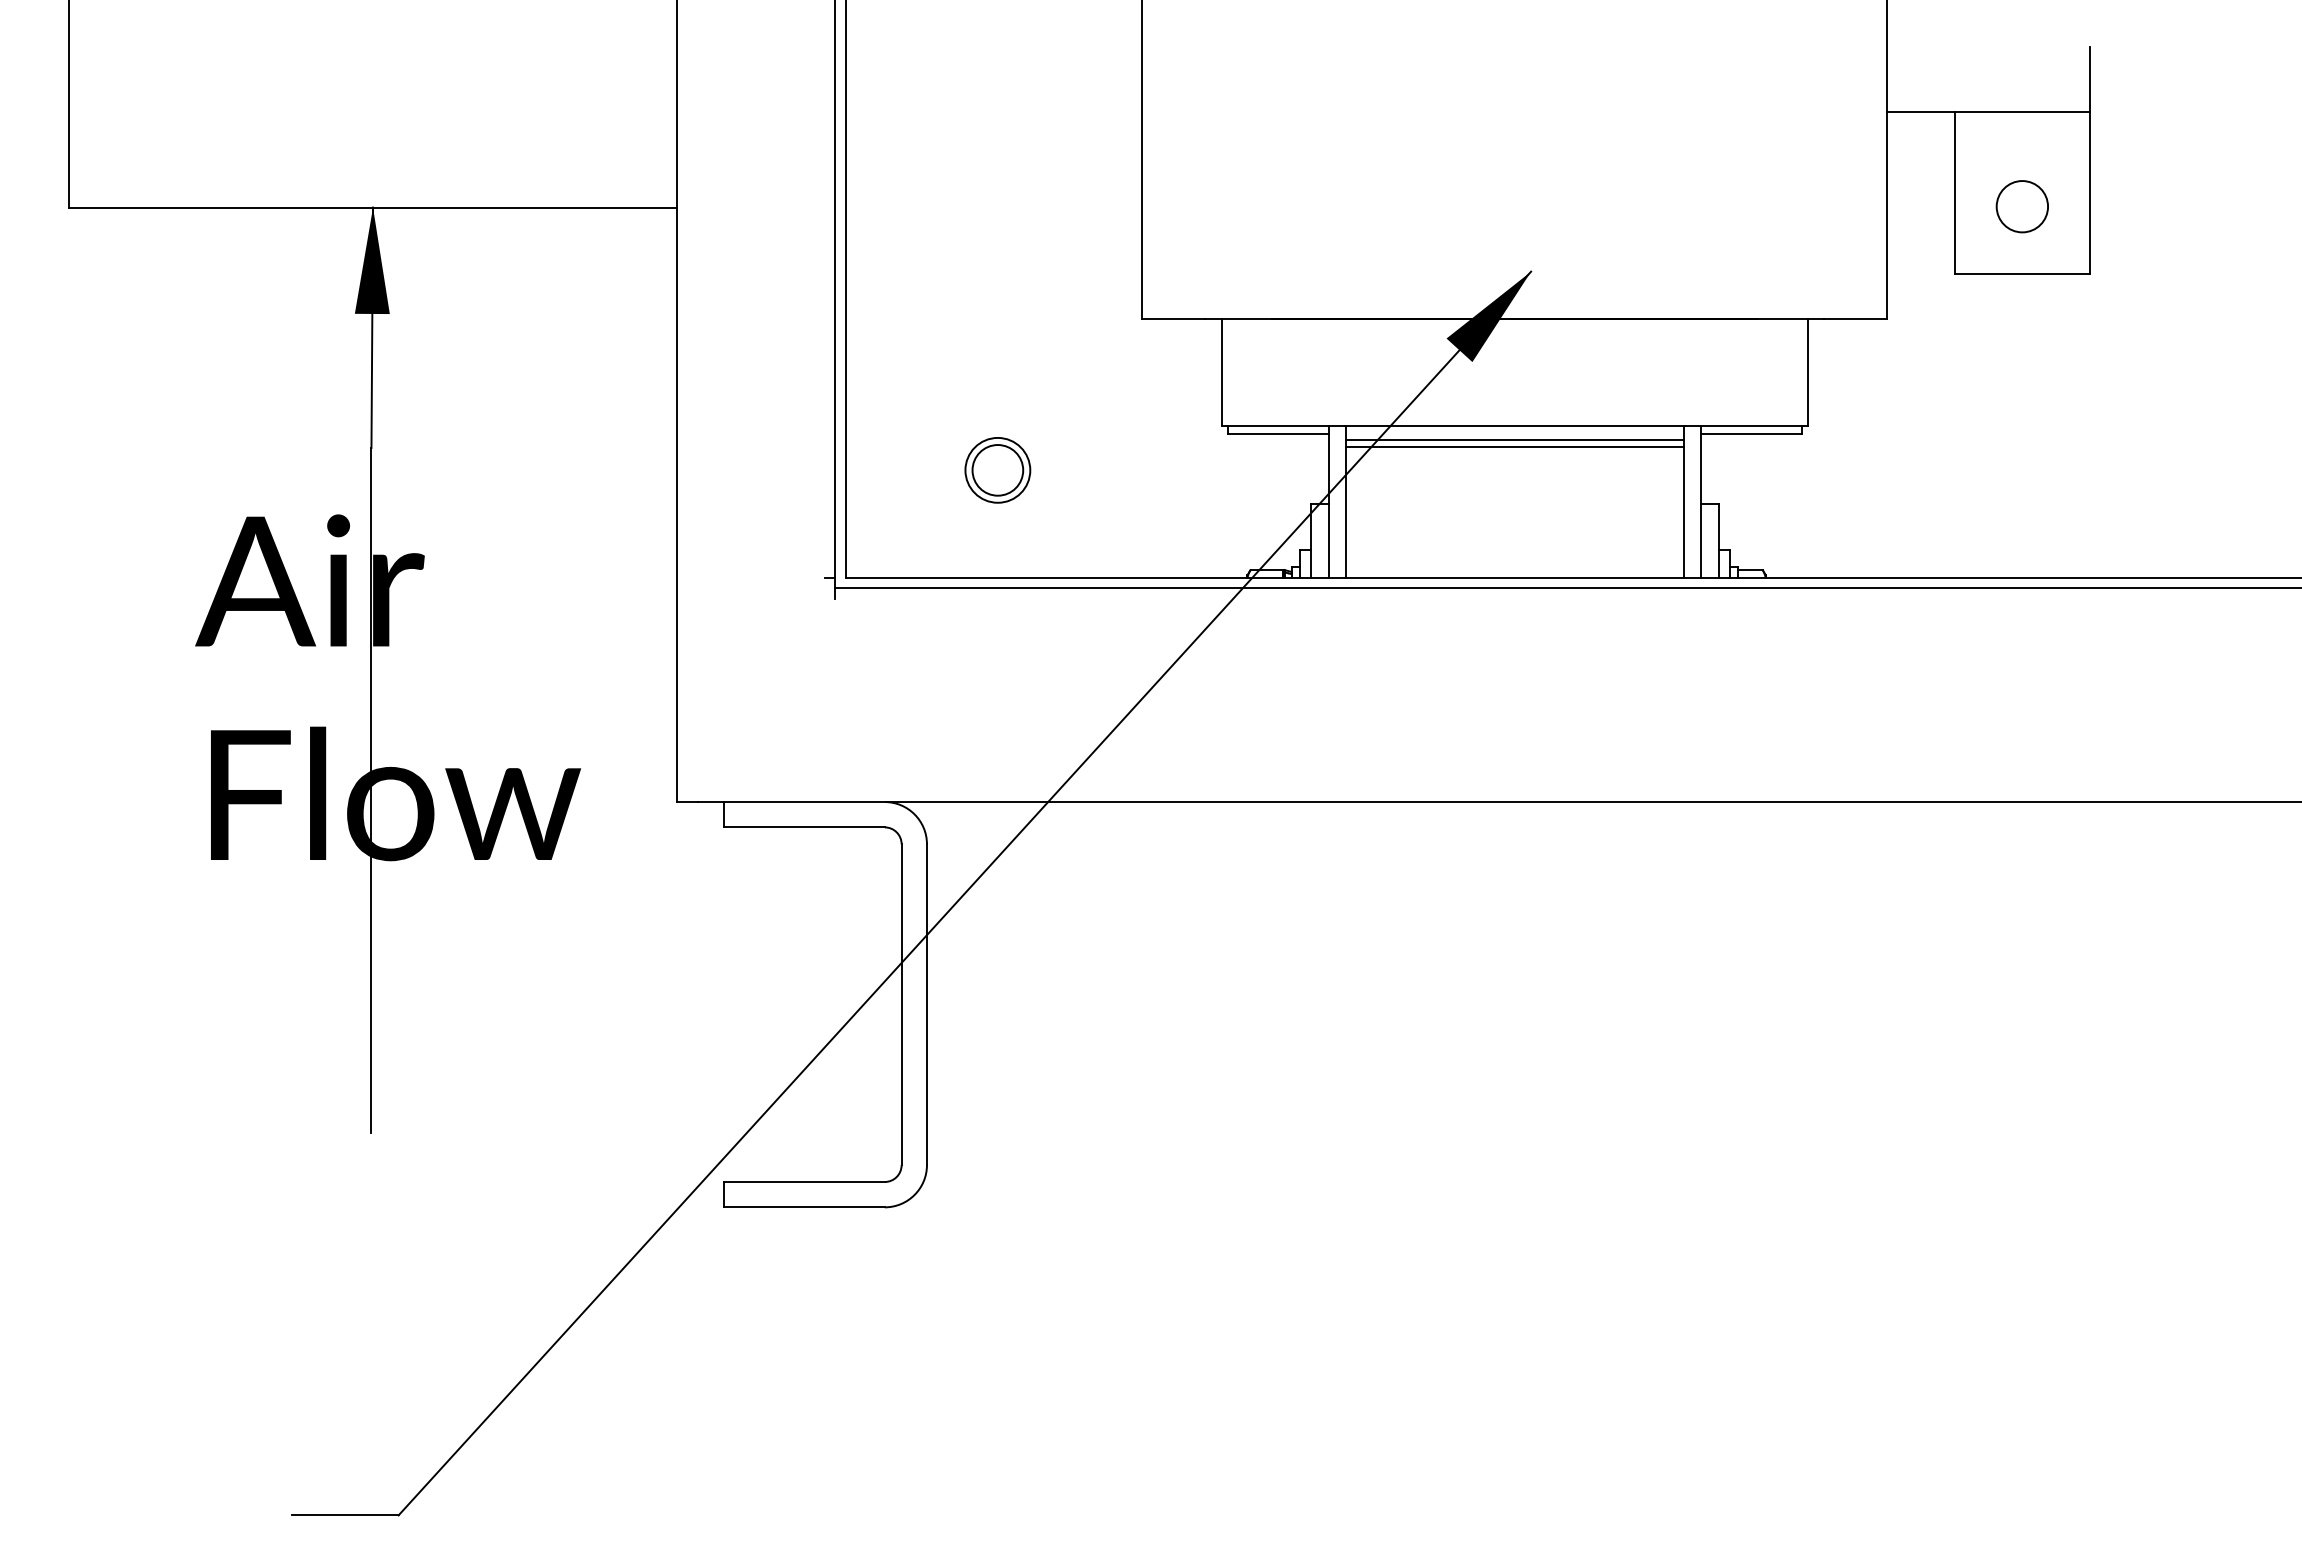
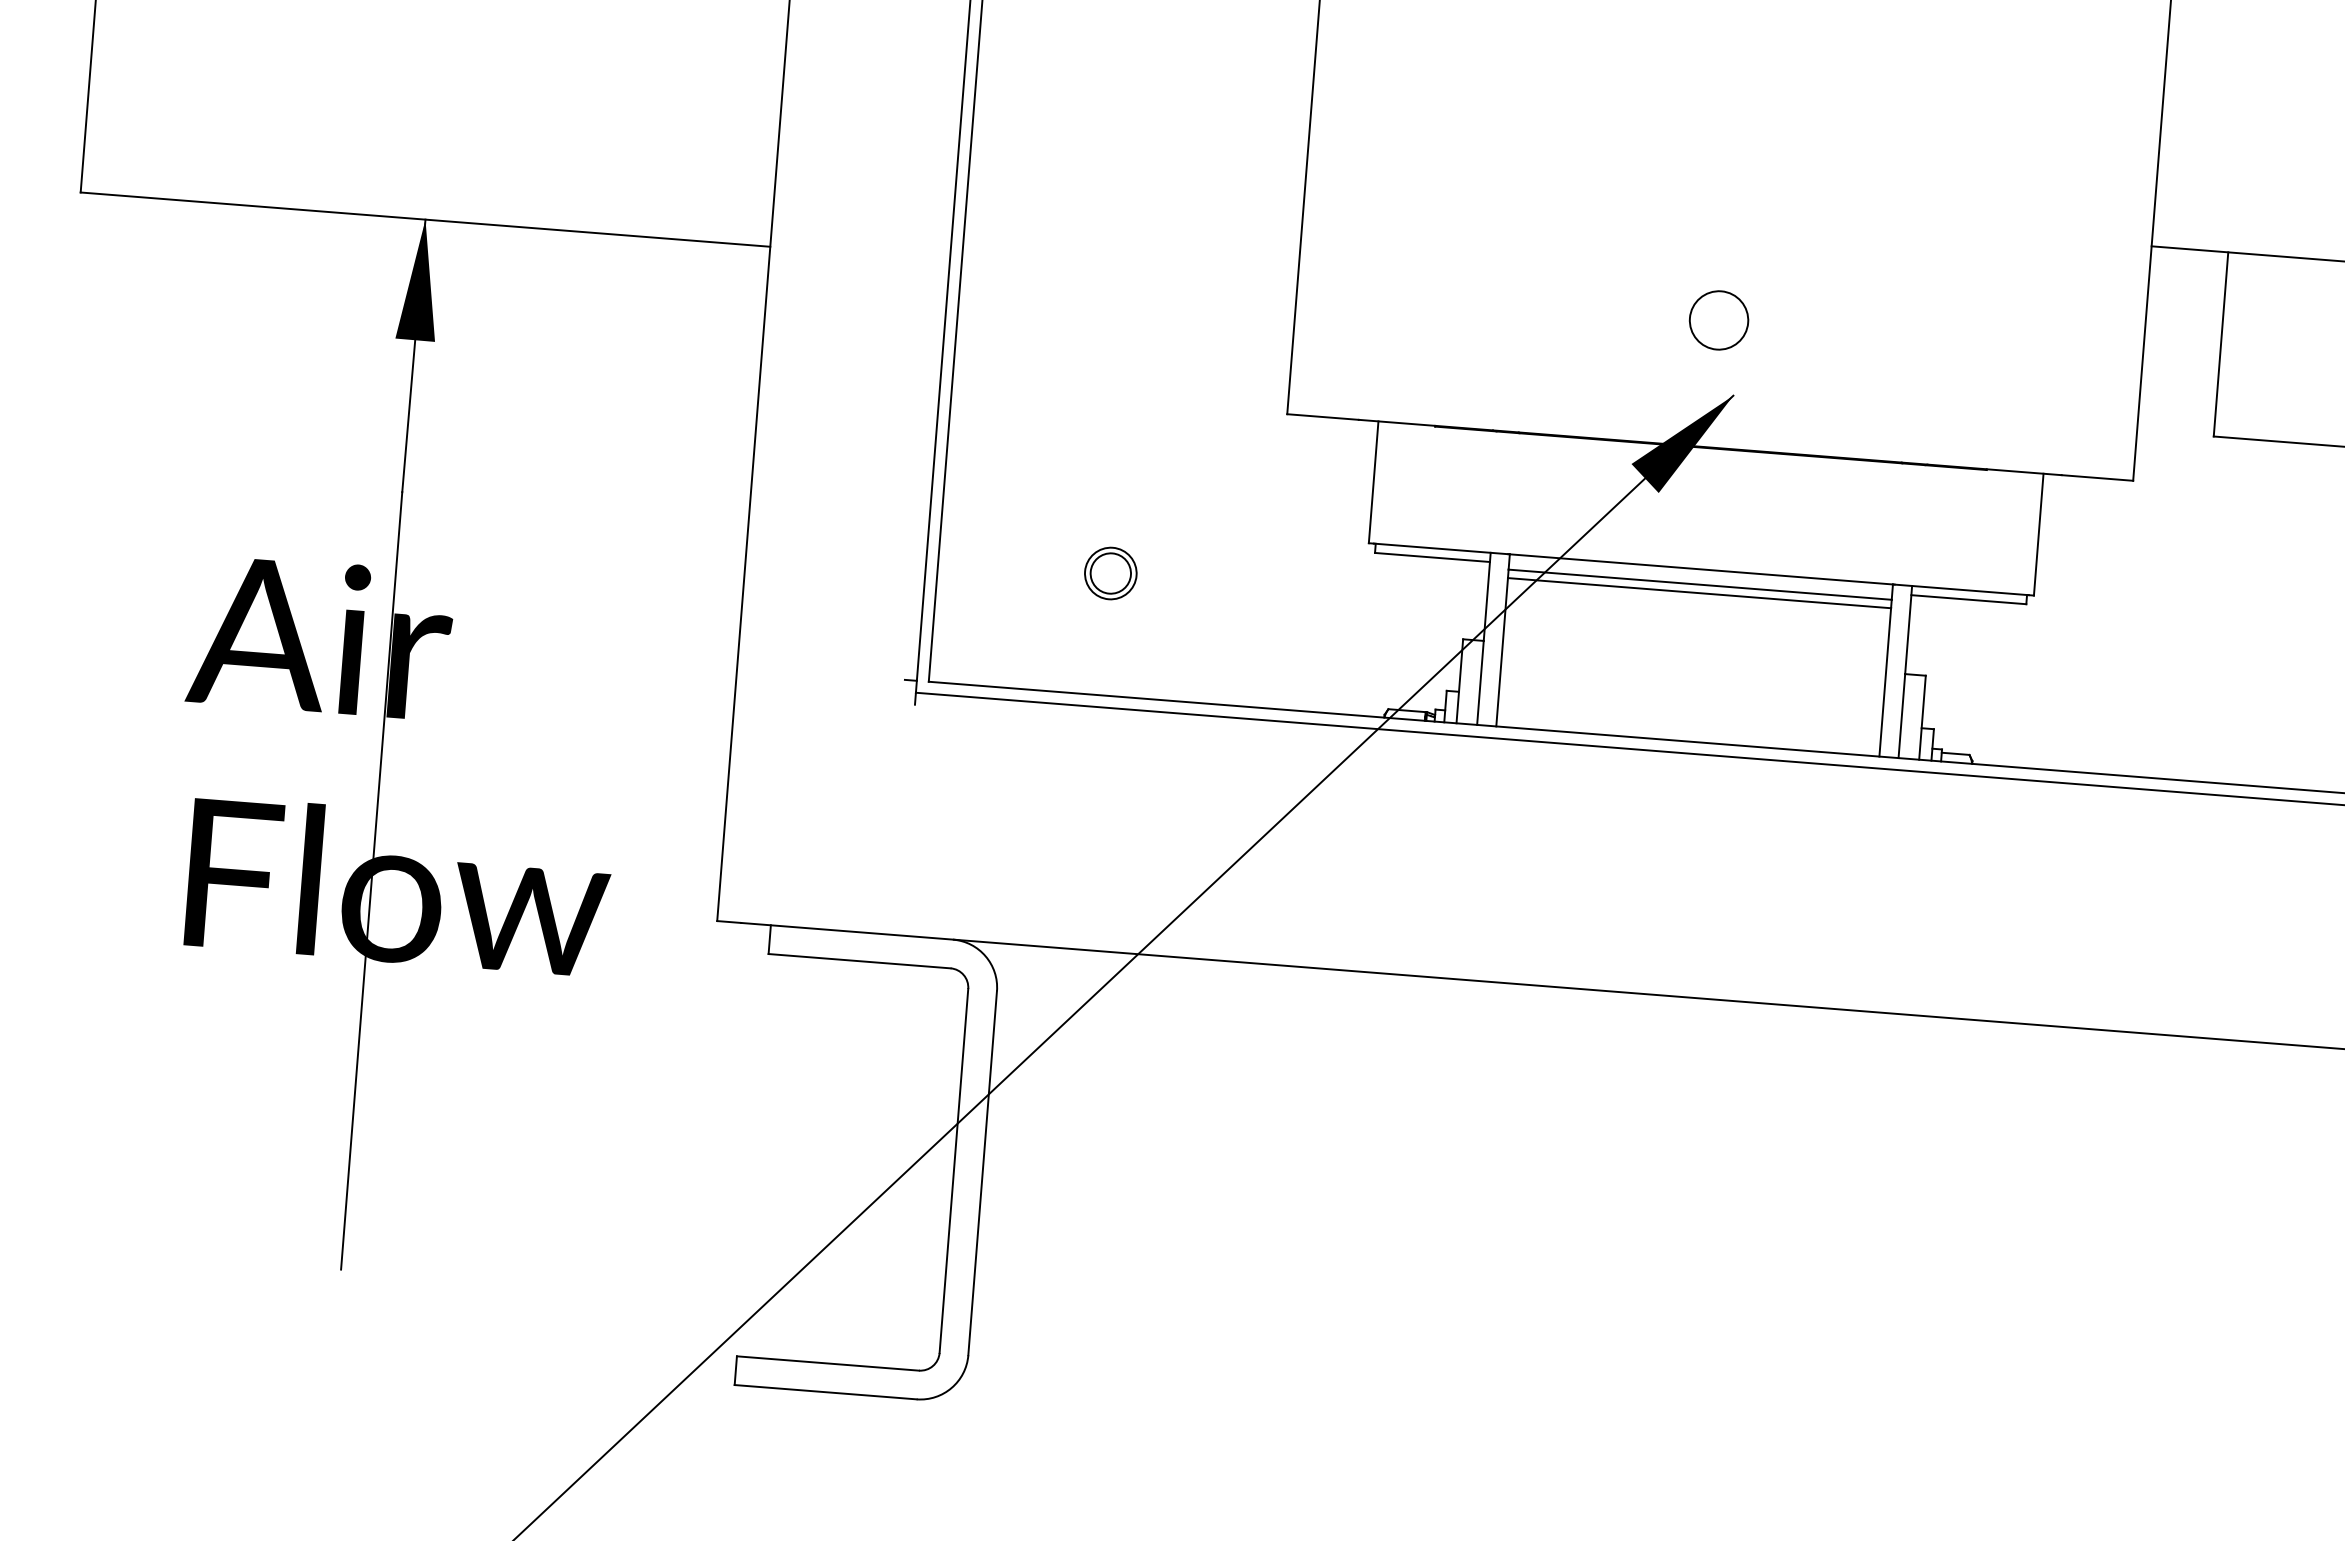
circle: (2021, 206) -> (1718, 320), moved
part: (997, 470) -> (1110, 573), size x0.7

